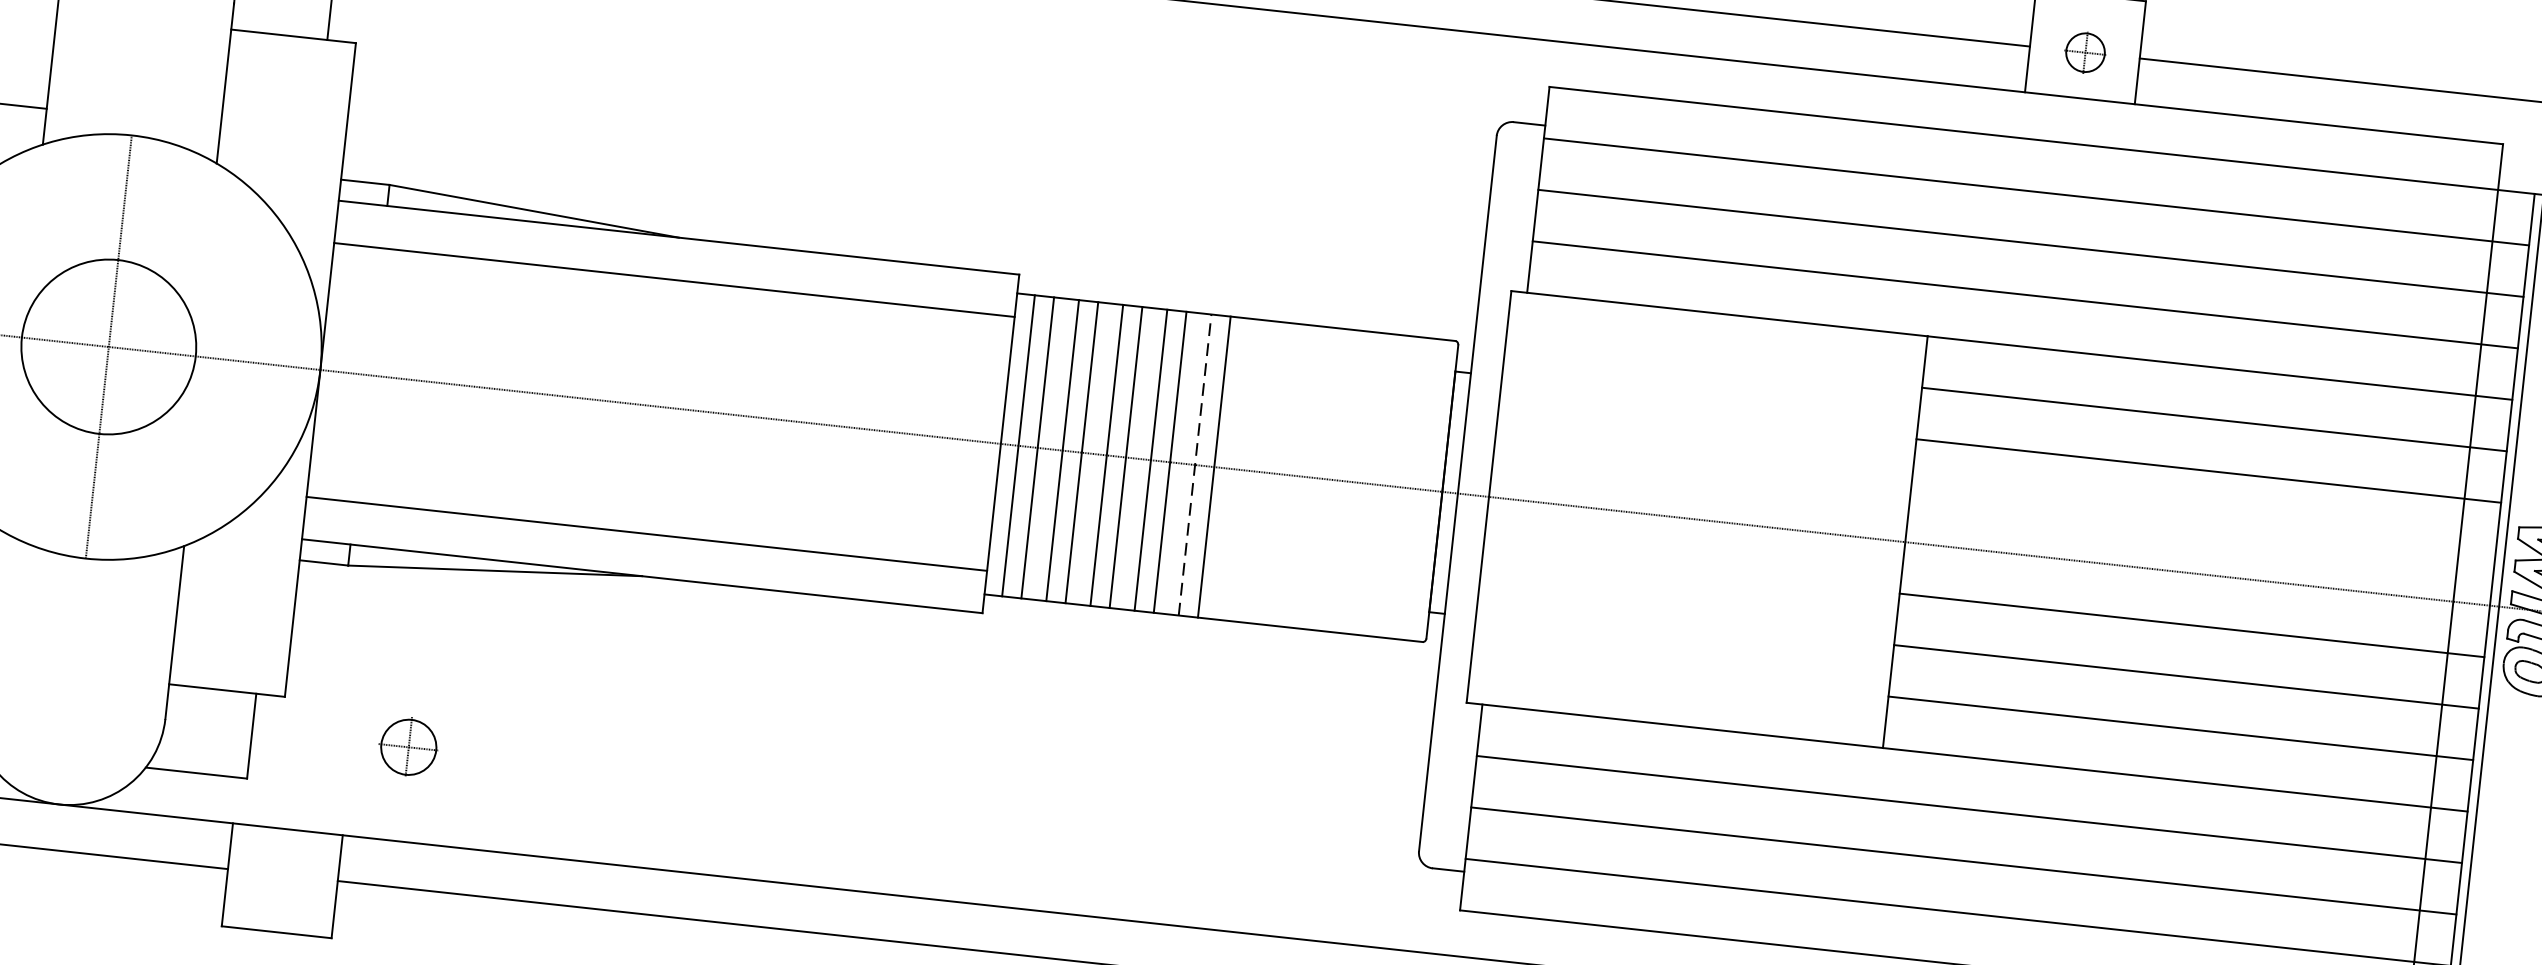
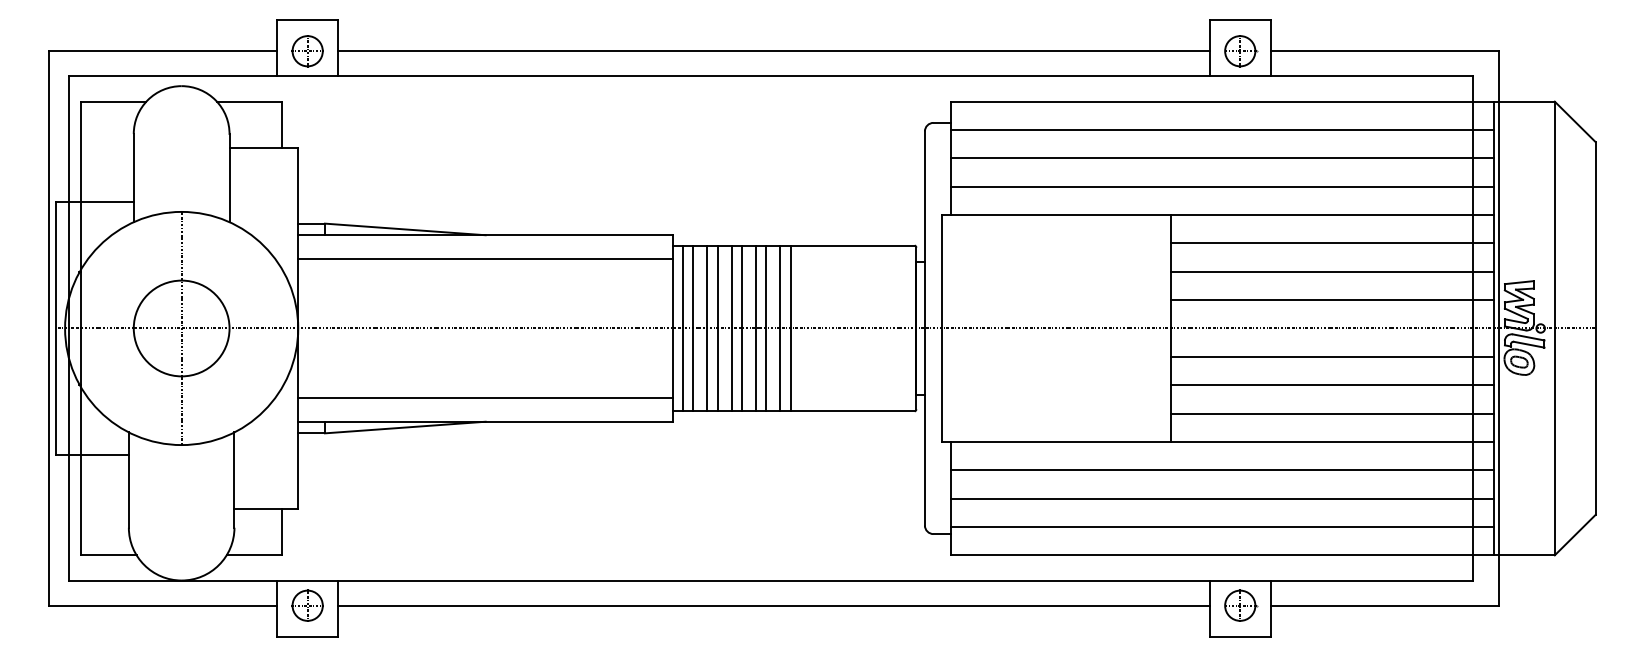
part: (2087, 53) -> (1241, 51), size x1.43
line: (1195, 465) -> (780, 328), dashed -> solid
line: (2203, 523) -> (1332, 300), added
part: (408, 746) -> (307, 605), moved

